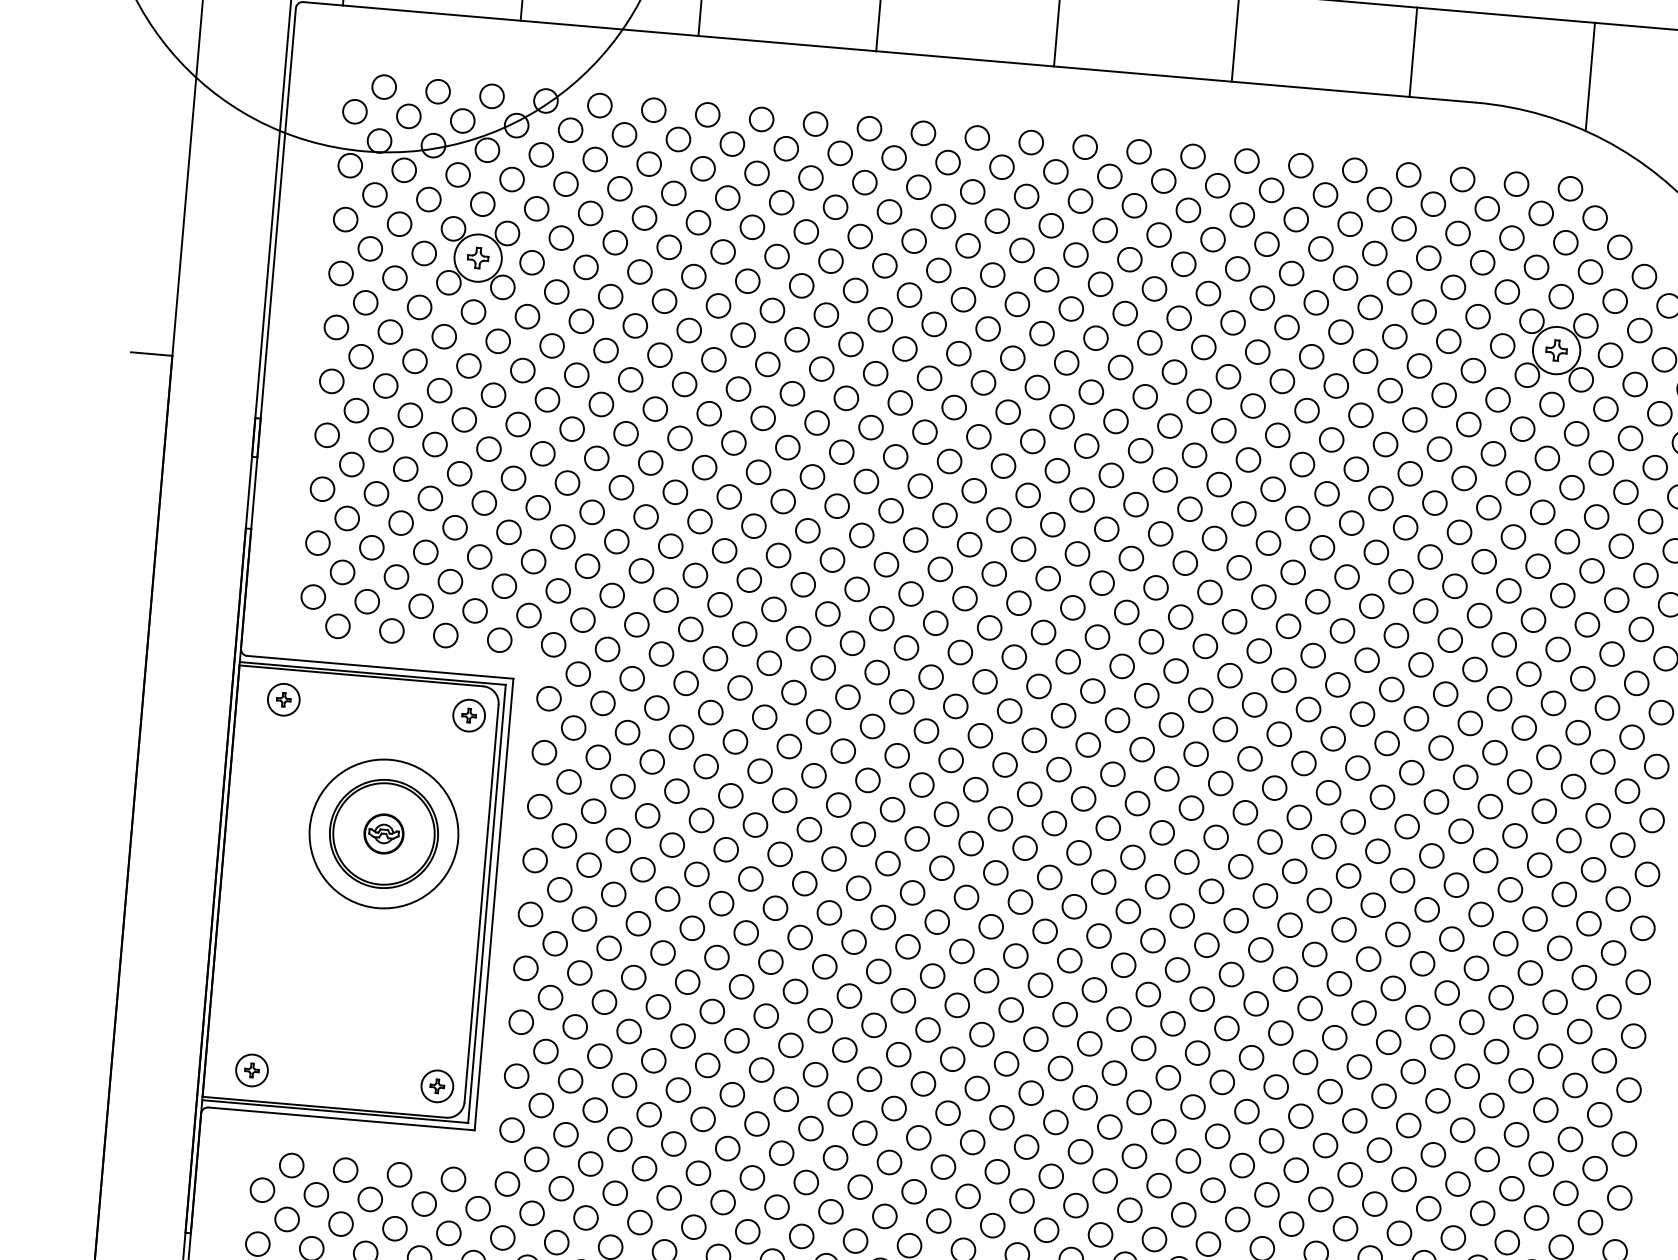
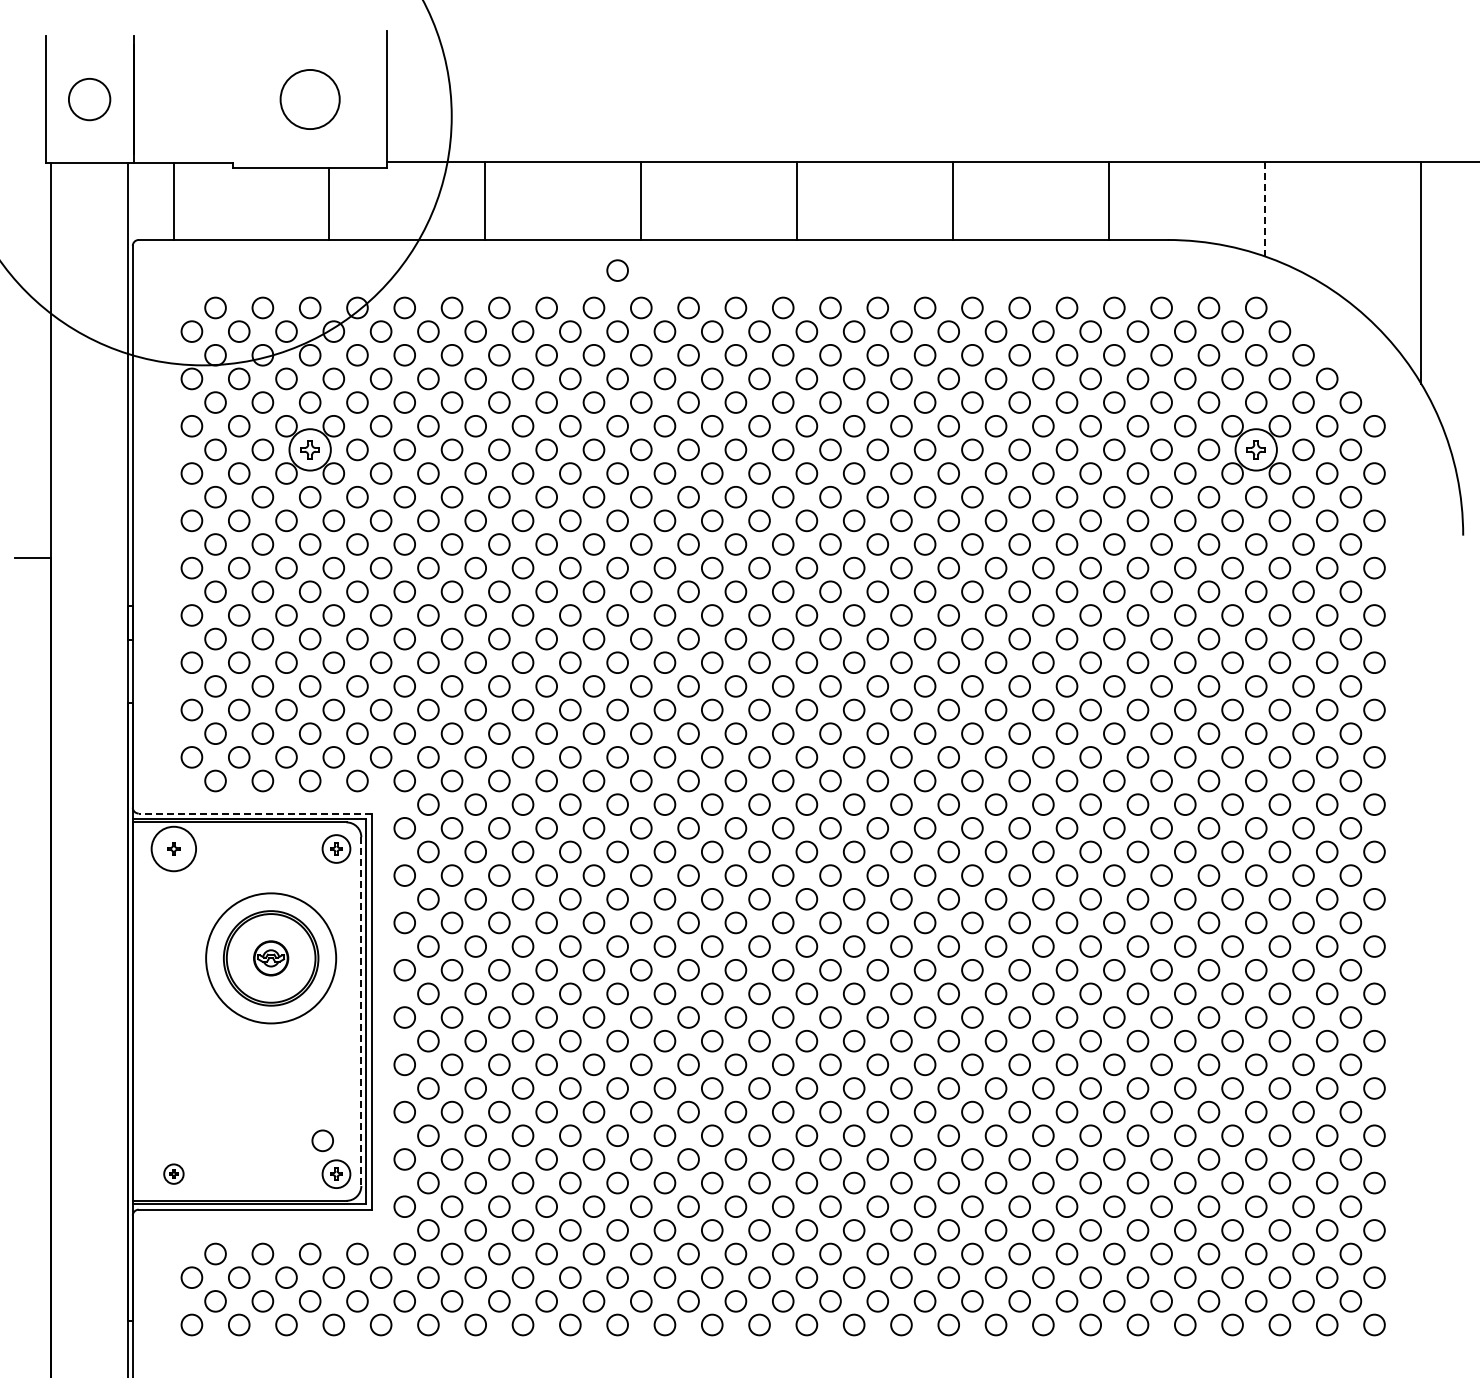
line: (1590, 77) -> (1265, 209), solid -> dashed
circle: (846, 83) -> (617, 270), added
line: (380, 667) -> (255, 813), solid -> dashed
circle: (283, 699) -> (173, 848), size x1.6
line: (481, 904) -> (361, 1012), solid -> dashed
circle: (424, 1046) -> (322, 1140), added
part: (251, 1069) -> (173, 1173), size x0.7

